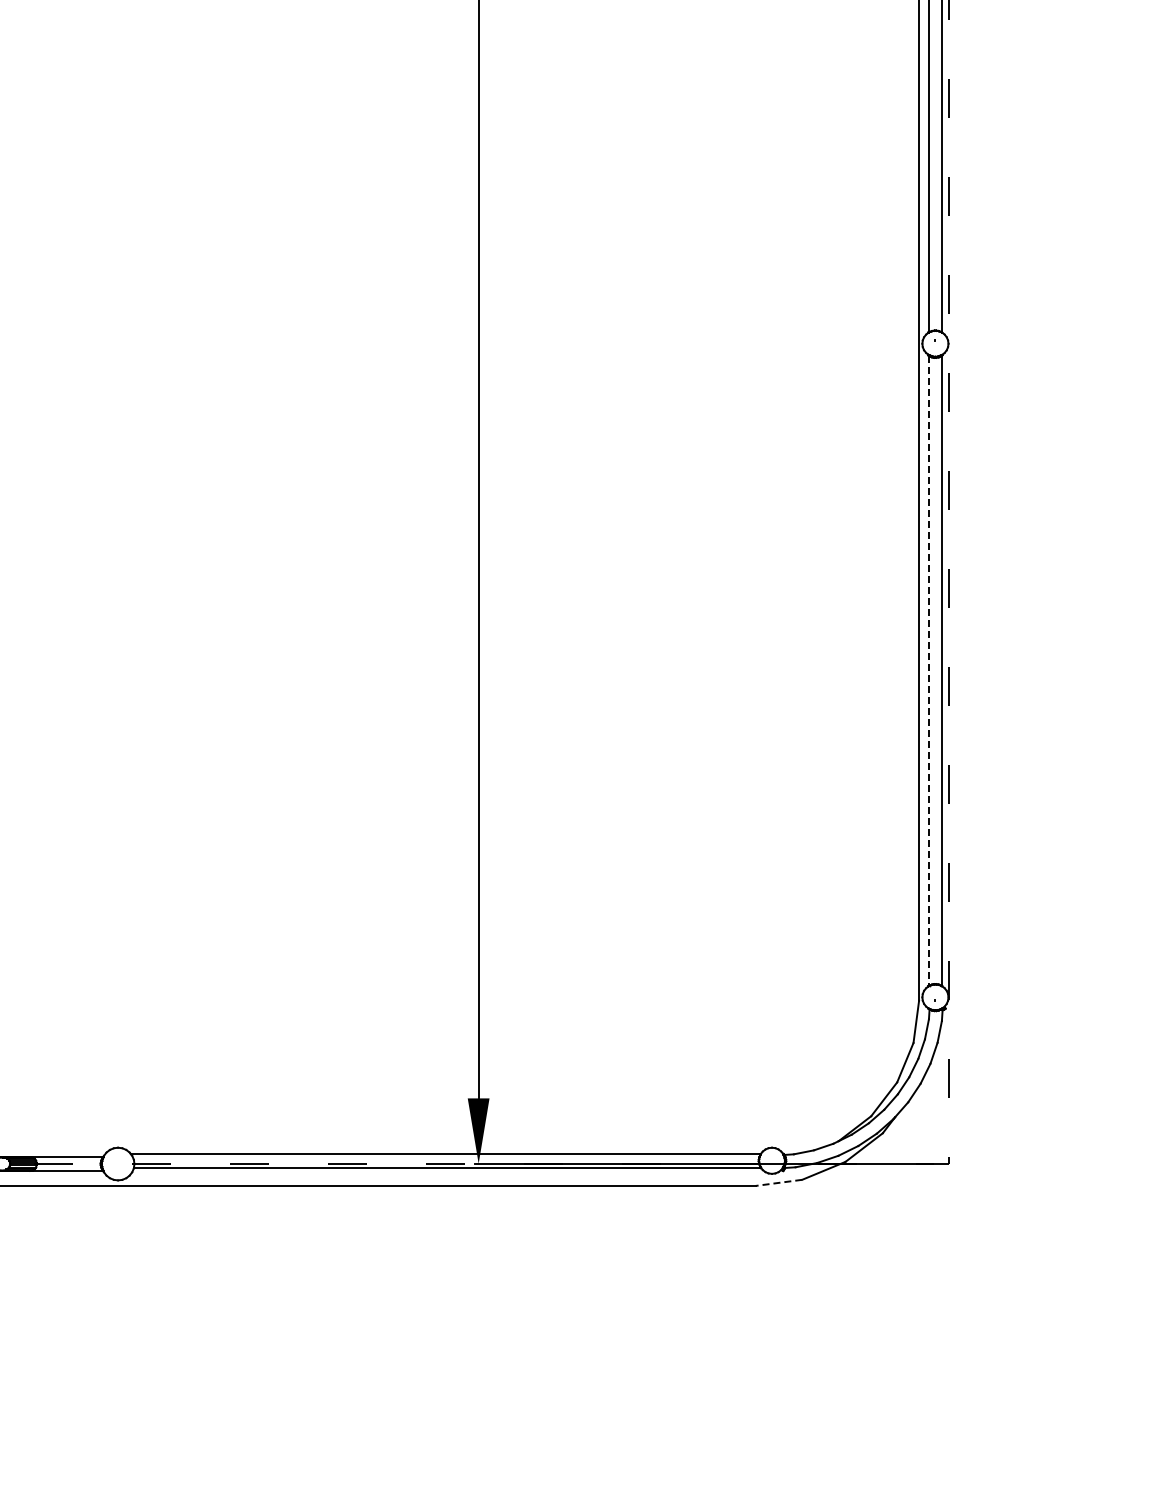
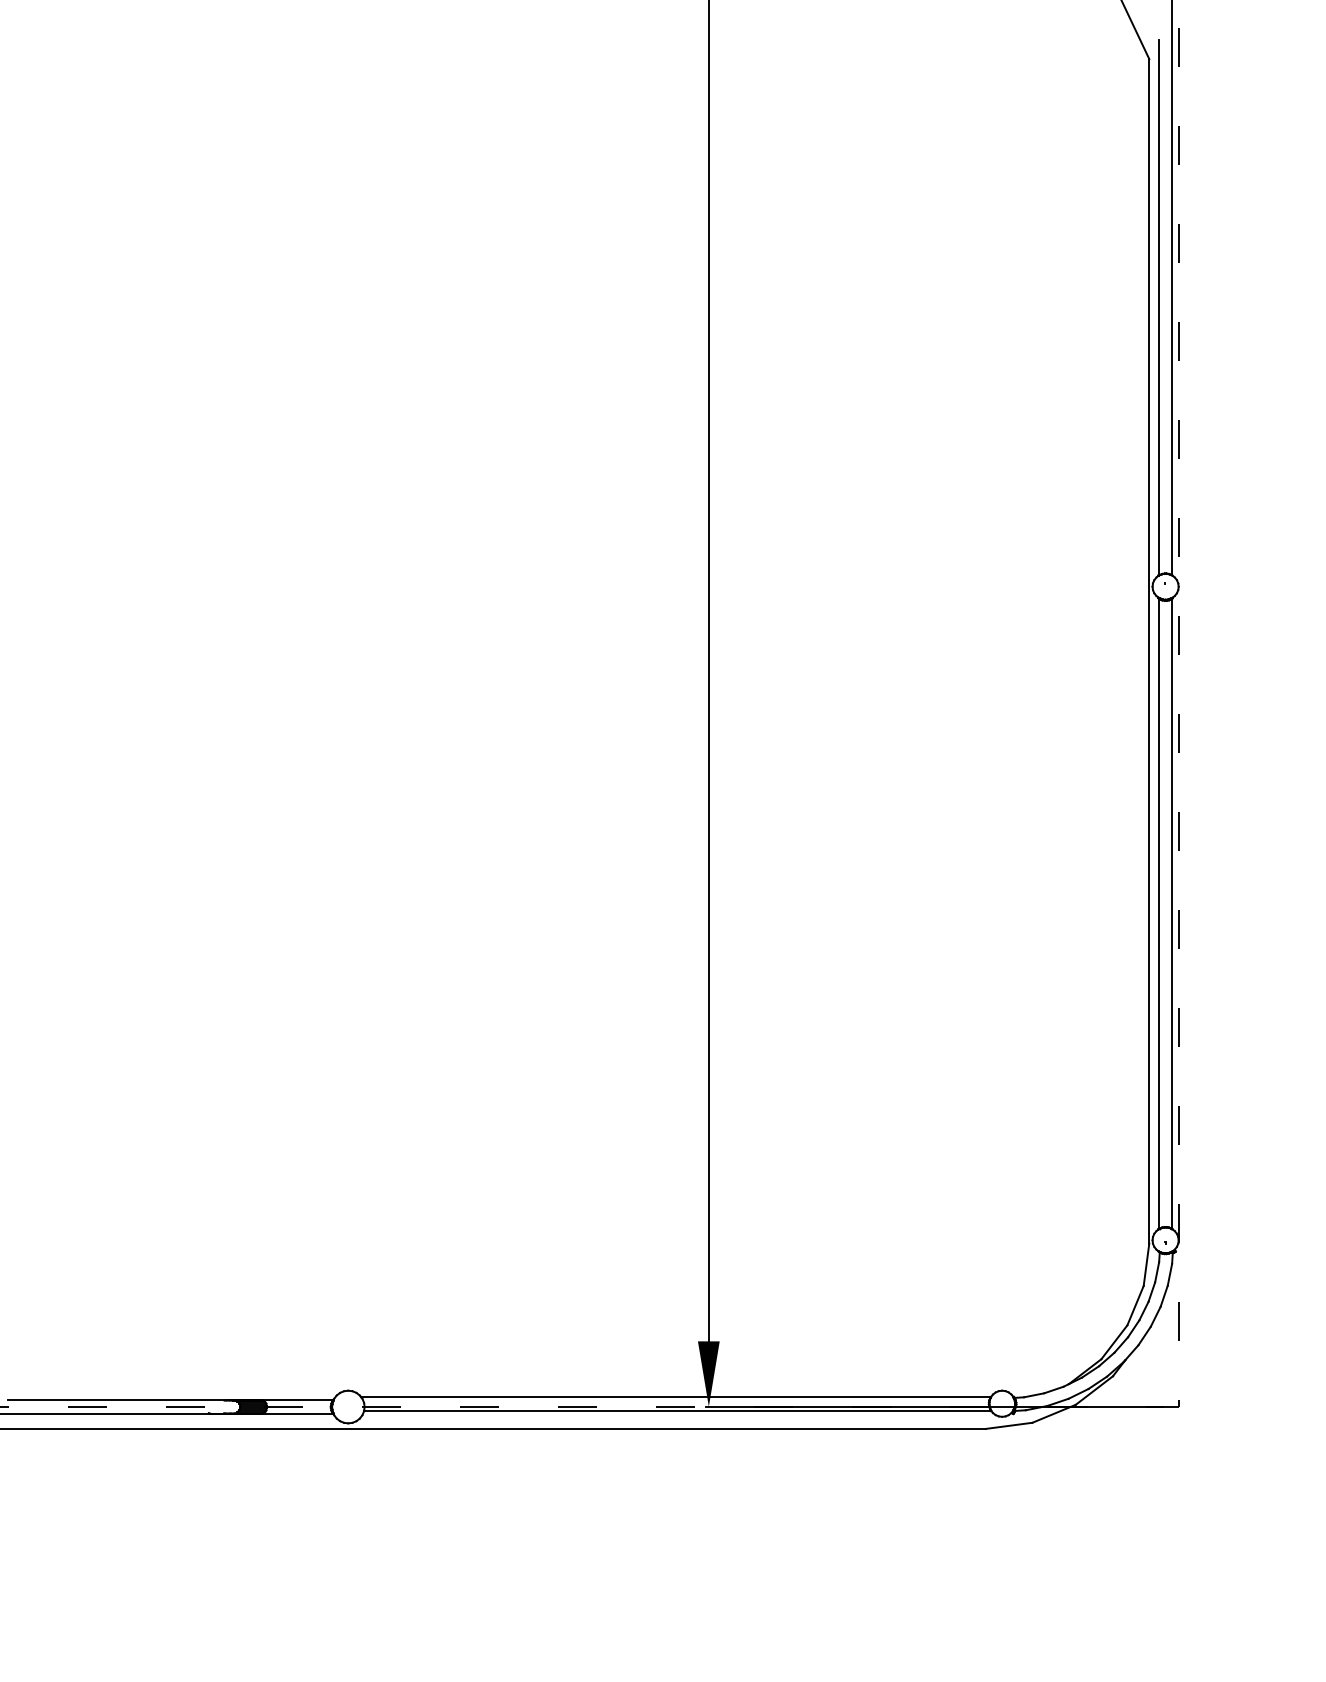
line: (928, 671) -> (1158, 914), dashed -> solid
line: (778, 1182) -> (1008, 1425), dashed -> solid

